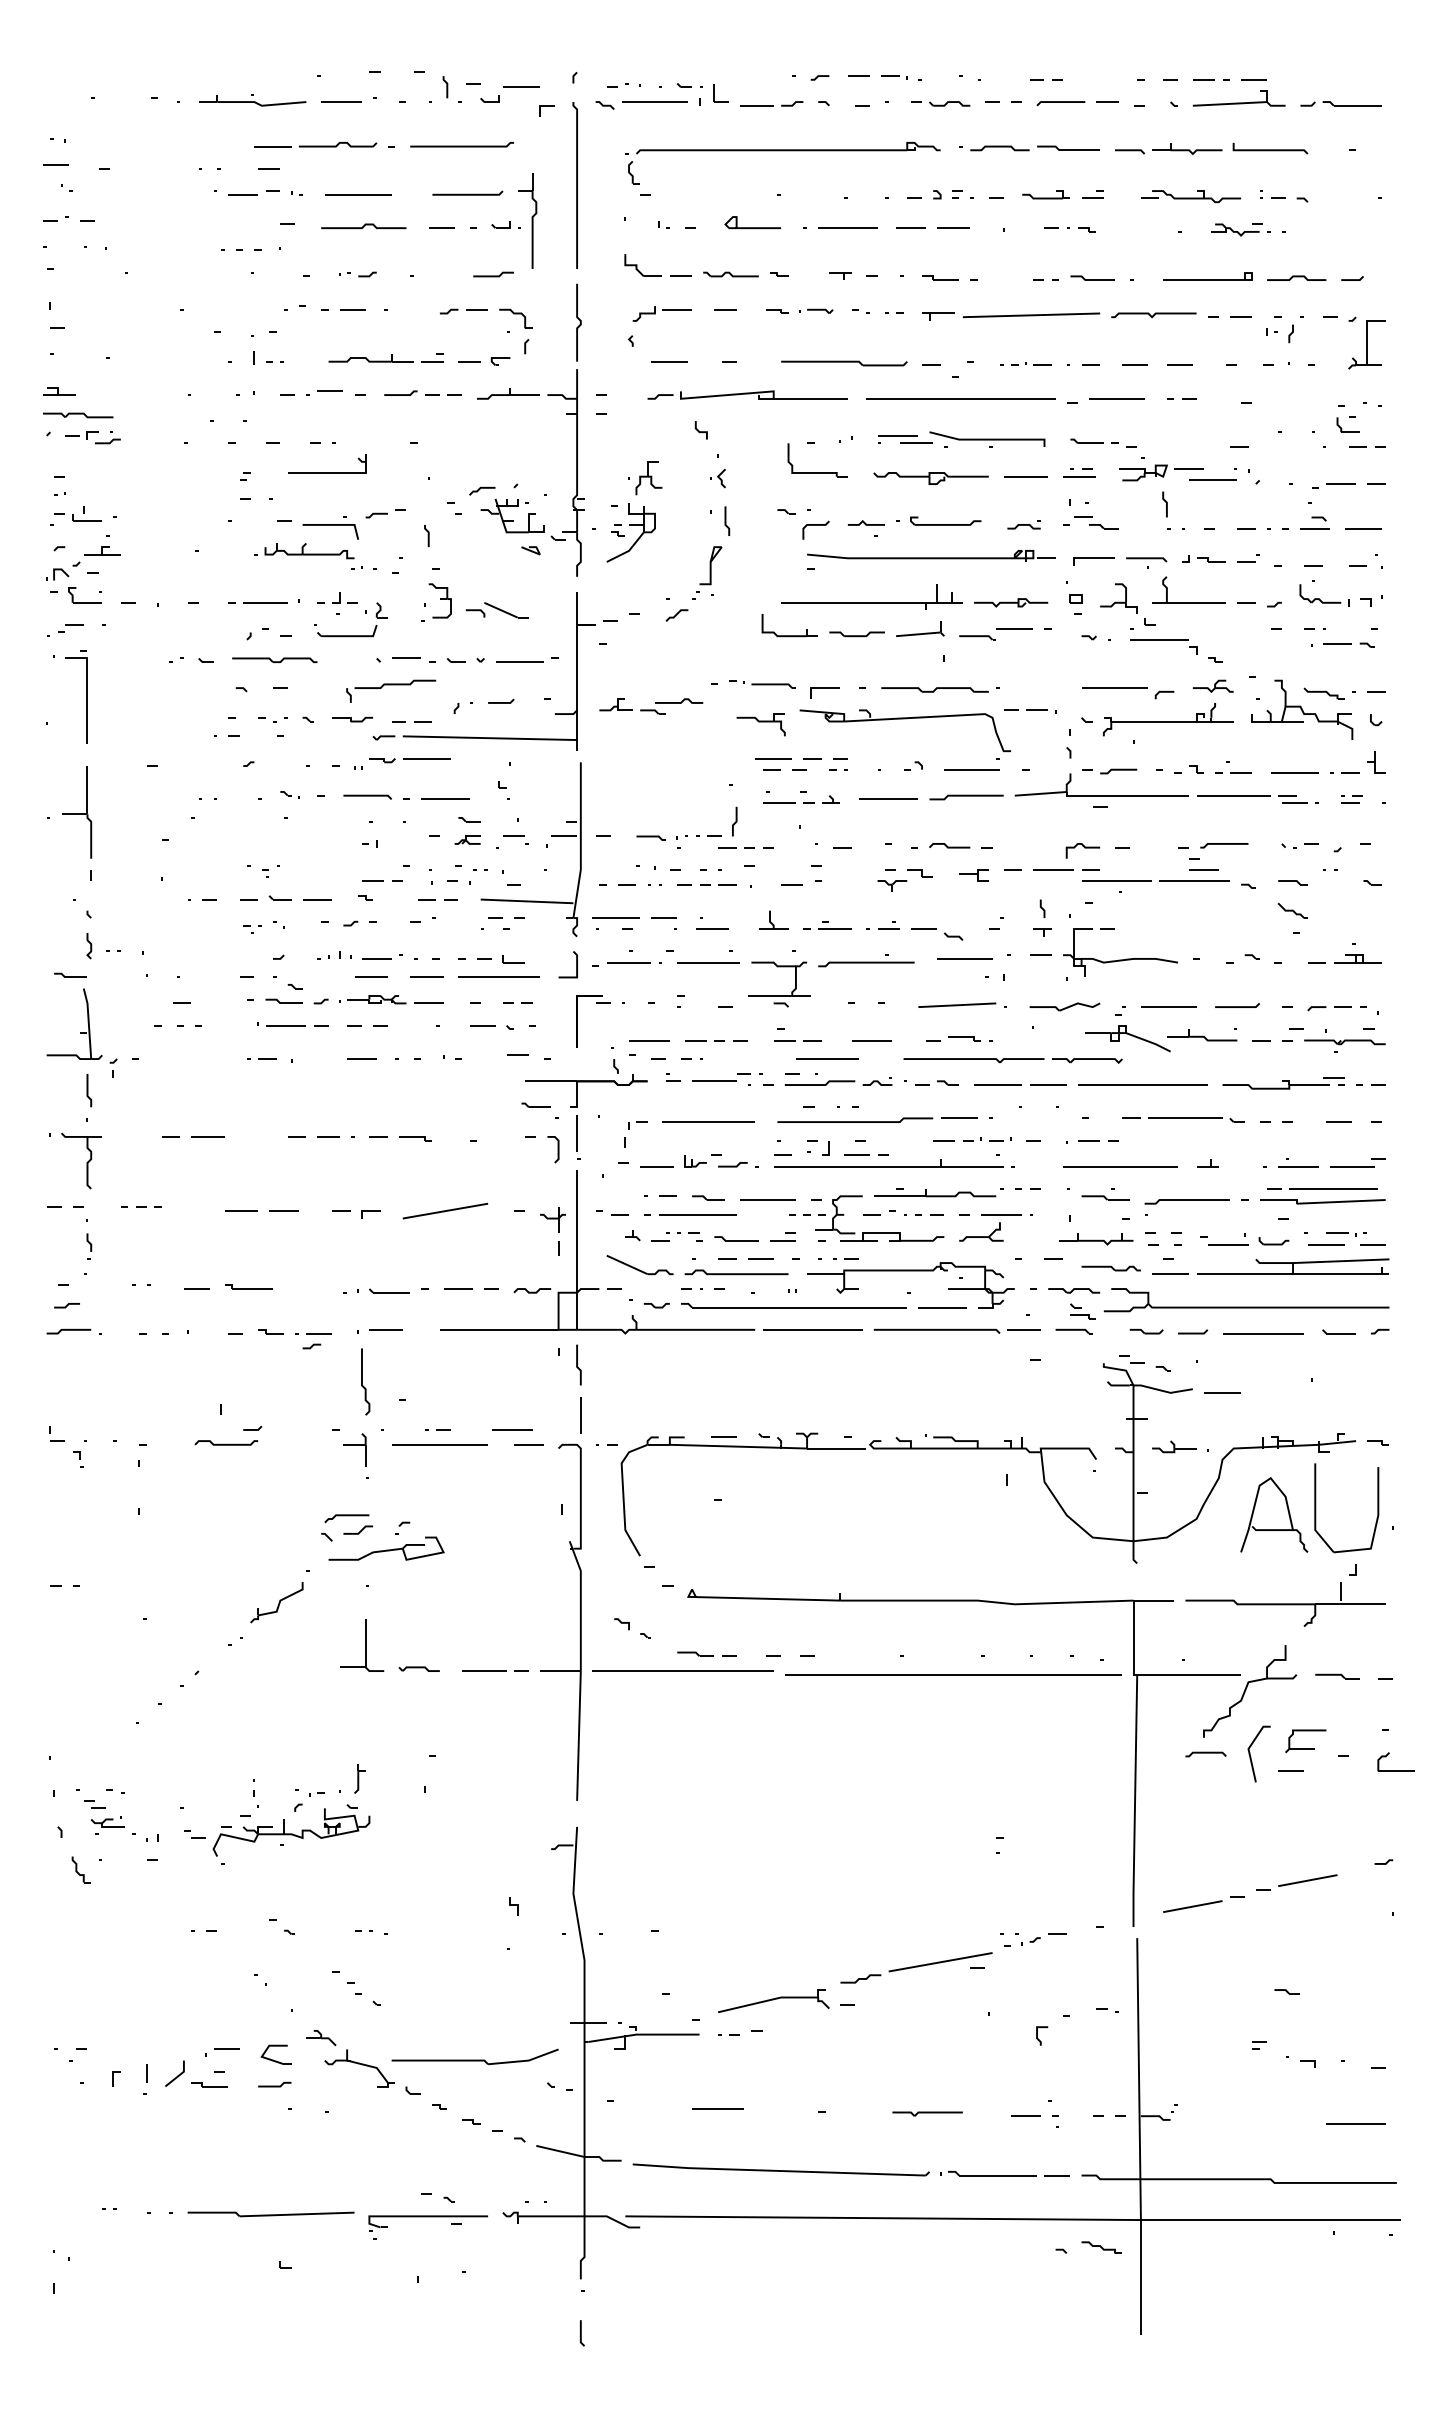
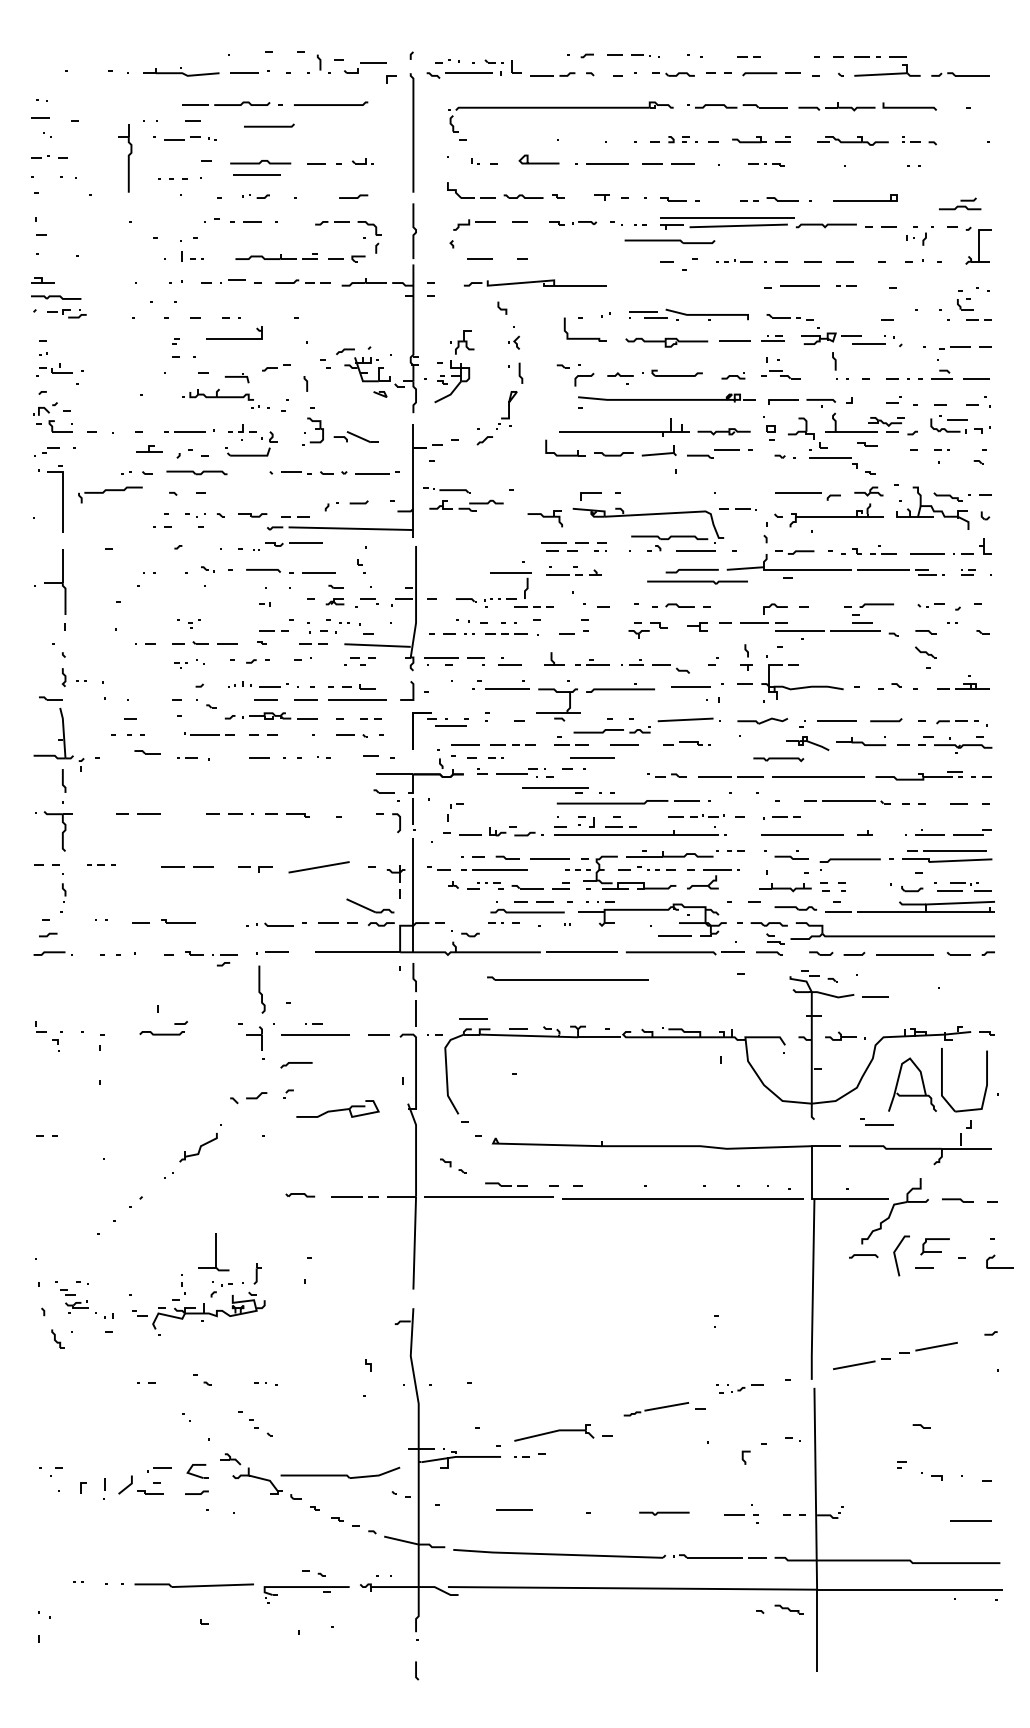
line: (467, 193) -> (269, 125), moved
line: (358, 194) -> (256, 175), moved
part: (527, 220) -> (125, 158), moved
part: (1236, 229) -> (885, 421), moved
curve: (1296, 277) -> (959, 207), moved
part: (844, 363) -> (670, 241), moved
line: (960, 398) -> (727, 217), moved
part: (330, 527) -> (236, 377), size x0.6
part: (102, 550) -> (149, 448), moved
part: (1211, 559) -> (867, 443), moved
line: (1337, 643) -> (957, 420), moved
part: (762, 684) -> (447, 490), moved
part: (934, 689) -> (669, 537), moved
part: (391, 690) -> (110, 494), moved
line: (888, 798) -> (511, 571), moved
line: (628, 962) -> (450, 725), moved
part: (283, 1000) -> (147, 751), moved
part: (1127, 1038) -> (807, 743), size x0.7
part: (973, 1060) -> (697, 582), moved
part: (838, 1081) -> (612, 730), moved
line: (708, 1121) -> (555, 787), moved
part: (1224, 1240) -> (876, 1121), moved
part: (639, 1265) -> (370, 906), moved
part: (793, 1305) -> (567, 978), moved
line: (512, 1429) -> (473, 1018), moved
line: (346, 1516) -> (296, 1063), moved
part: (386, 1548) -> (337, 1108), moved
part: (362, 1645) -> (213, 1252), moved
part: (916, 1967) -> (656, 1408), size x0.6

